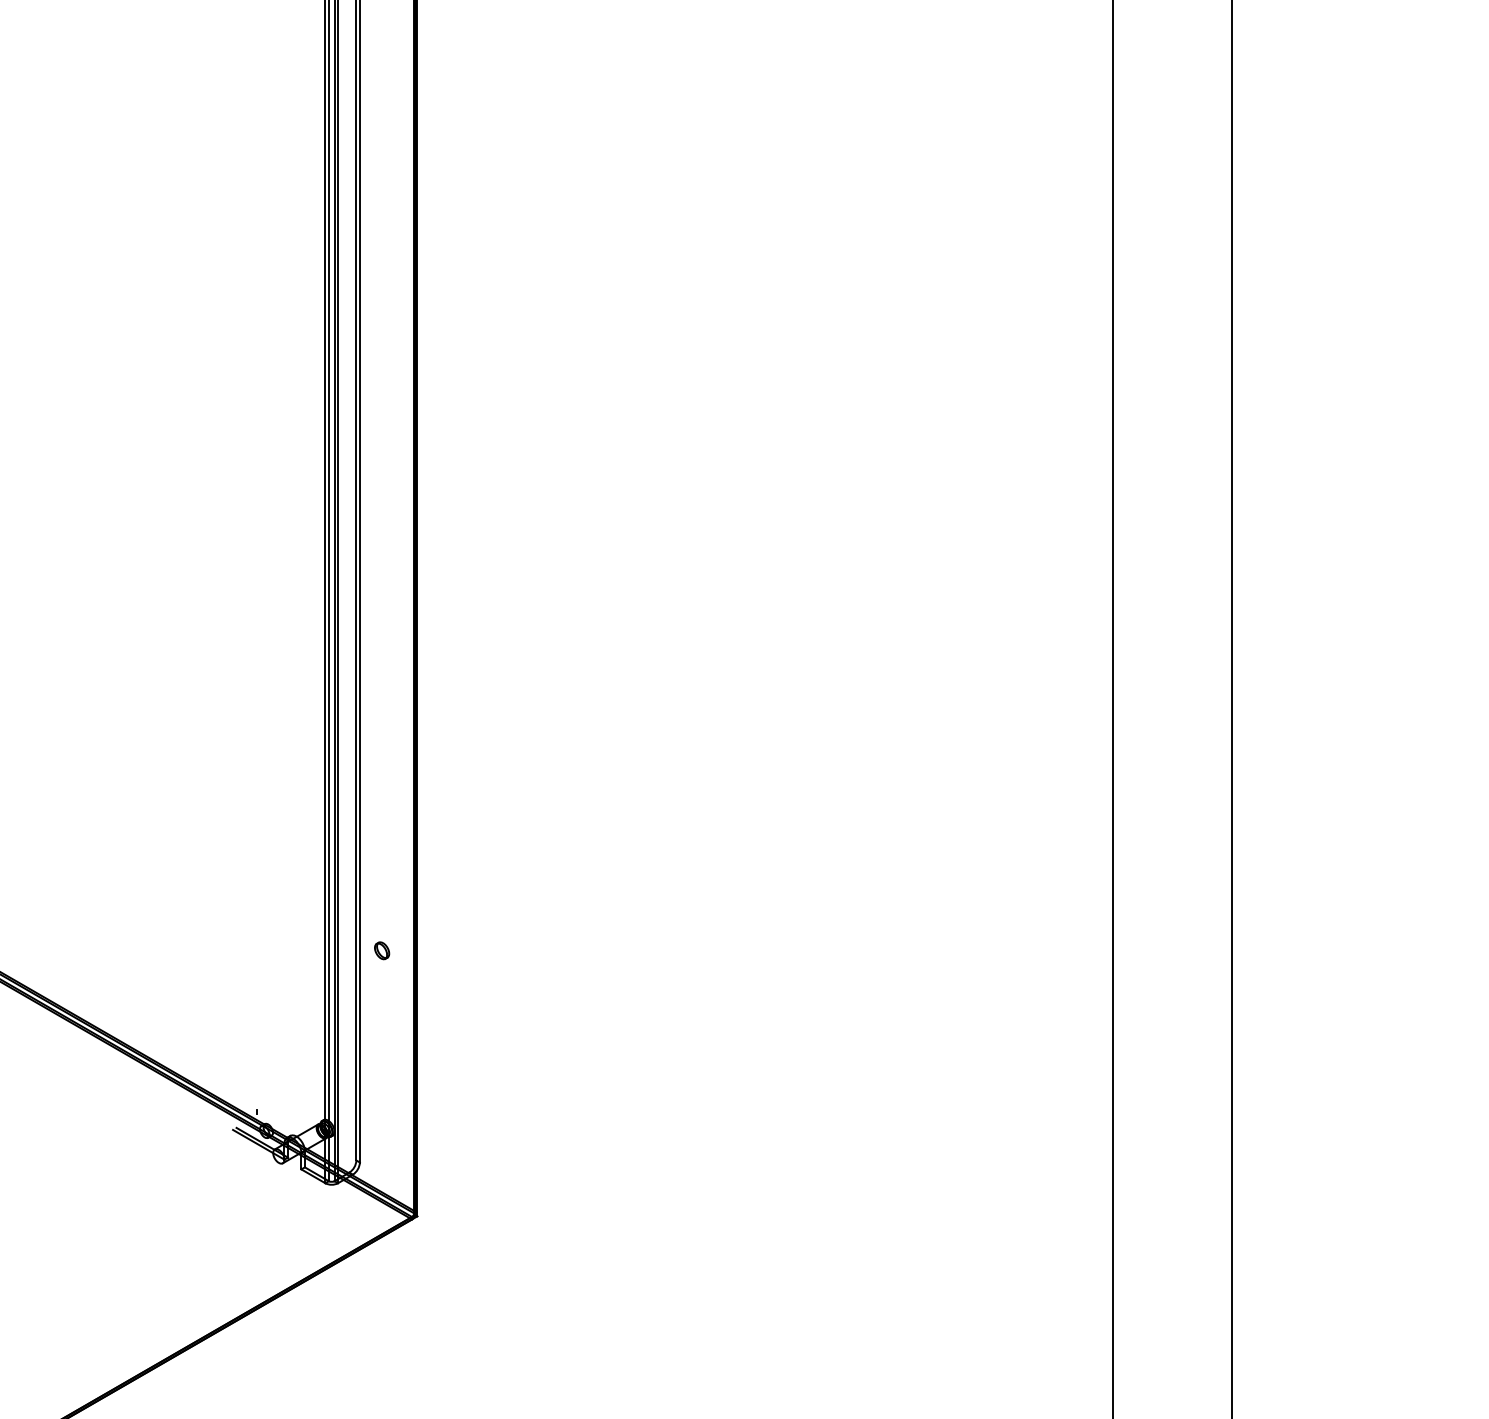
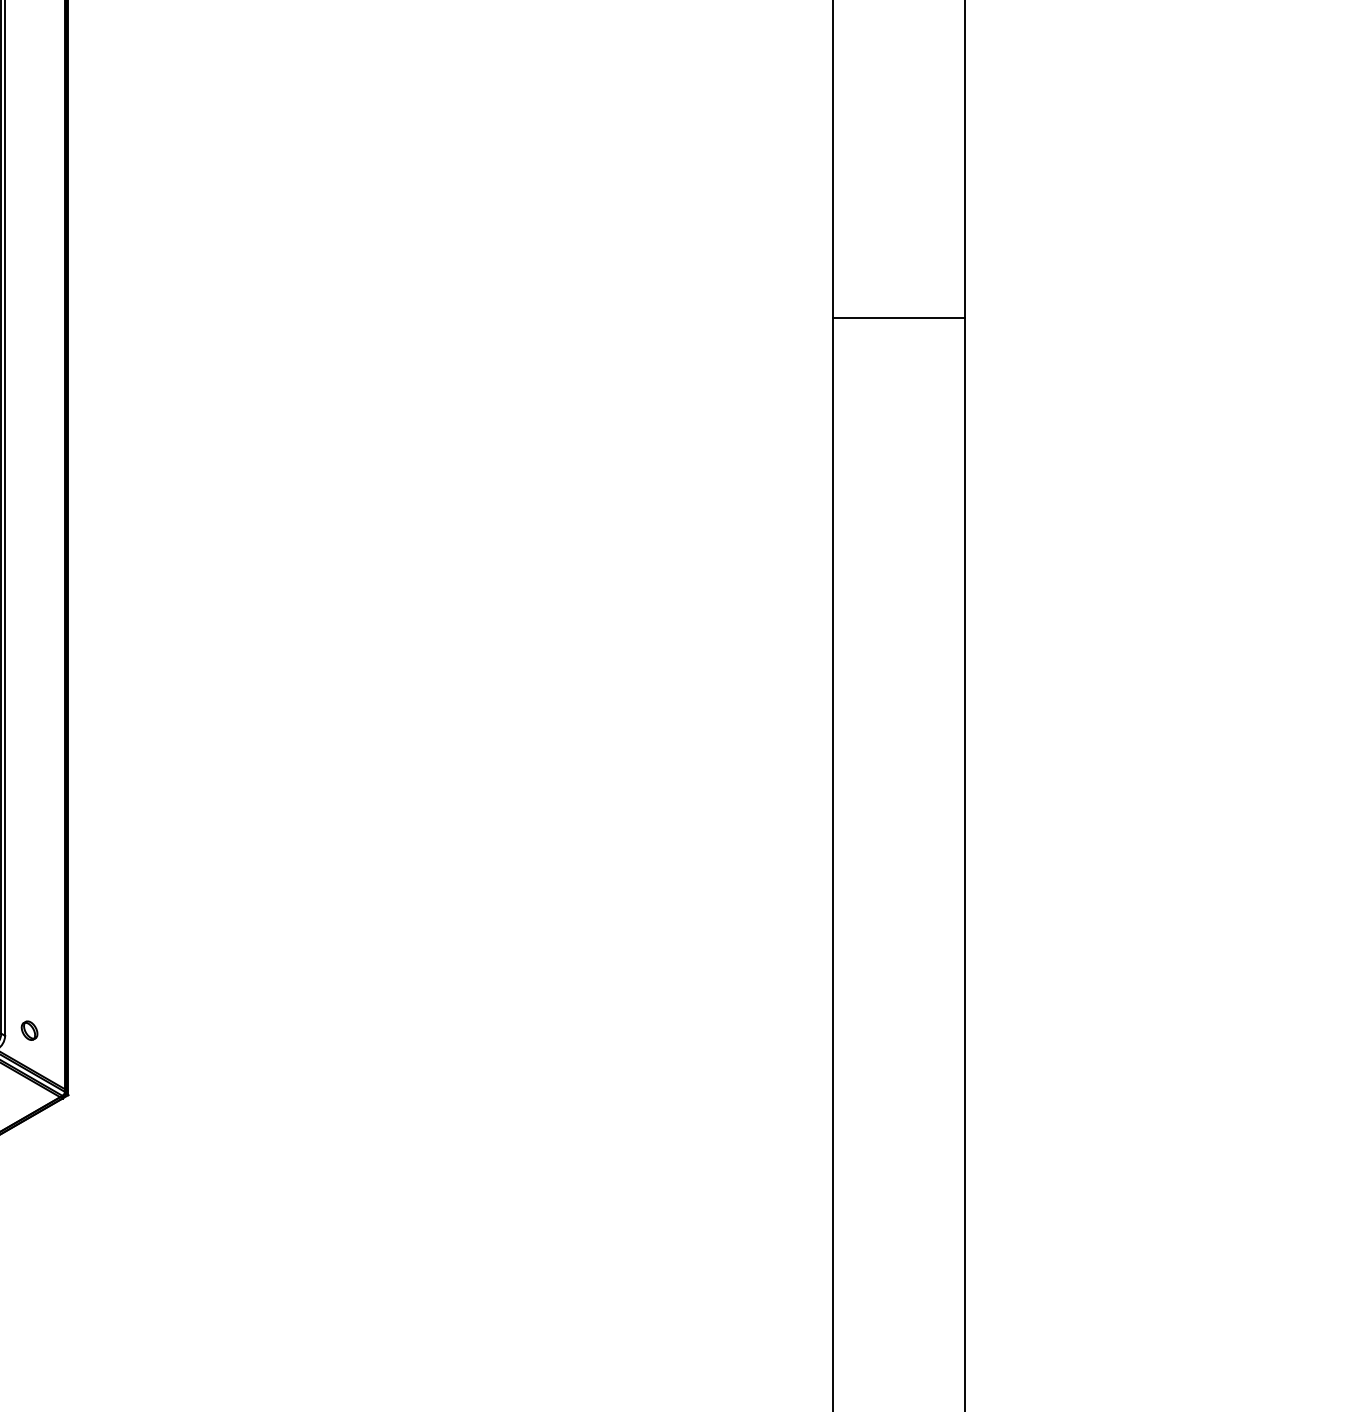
line: (1171, 510) -> (898, 318), added
part: (382, 950) -> (30, 1030), moved

